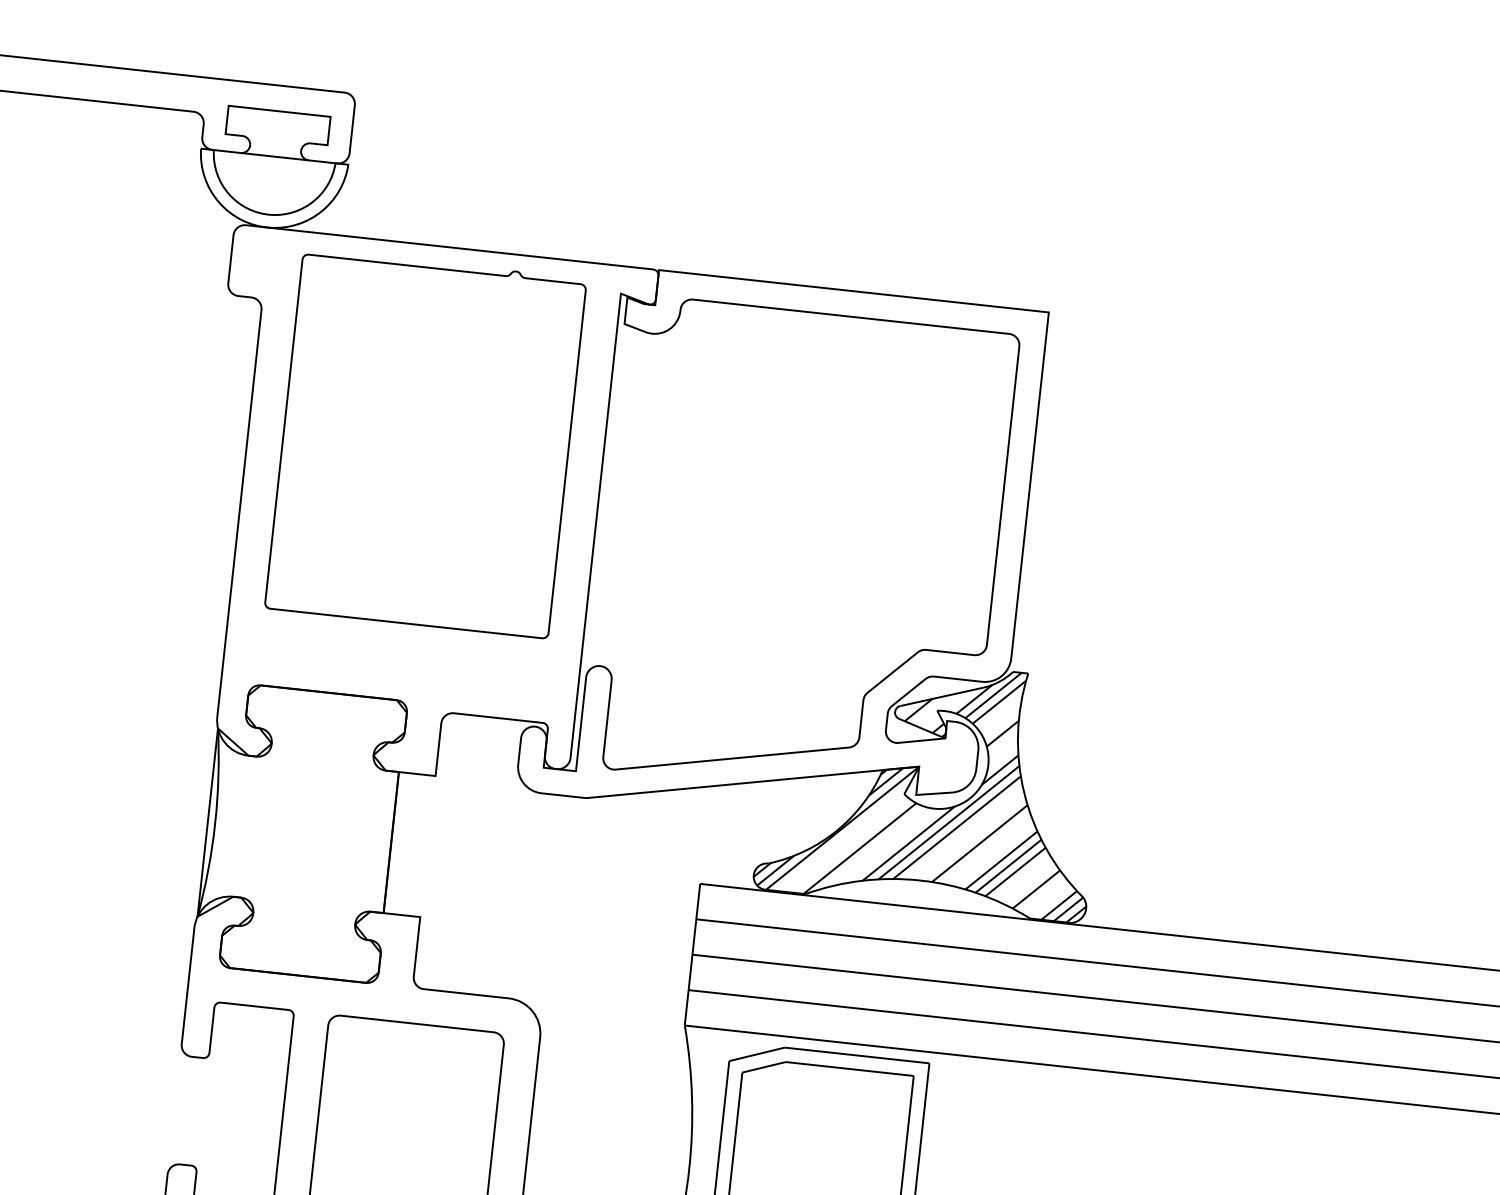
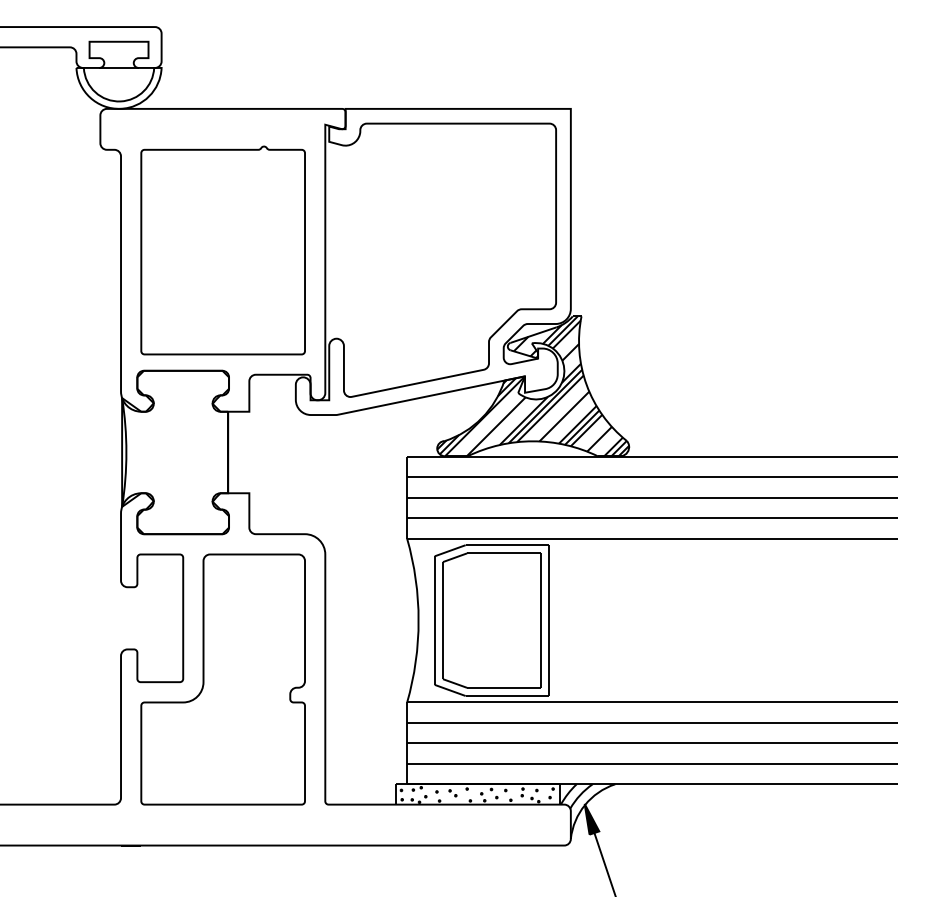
part: (424, 443) -> (222, 250), moved

